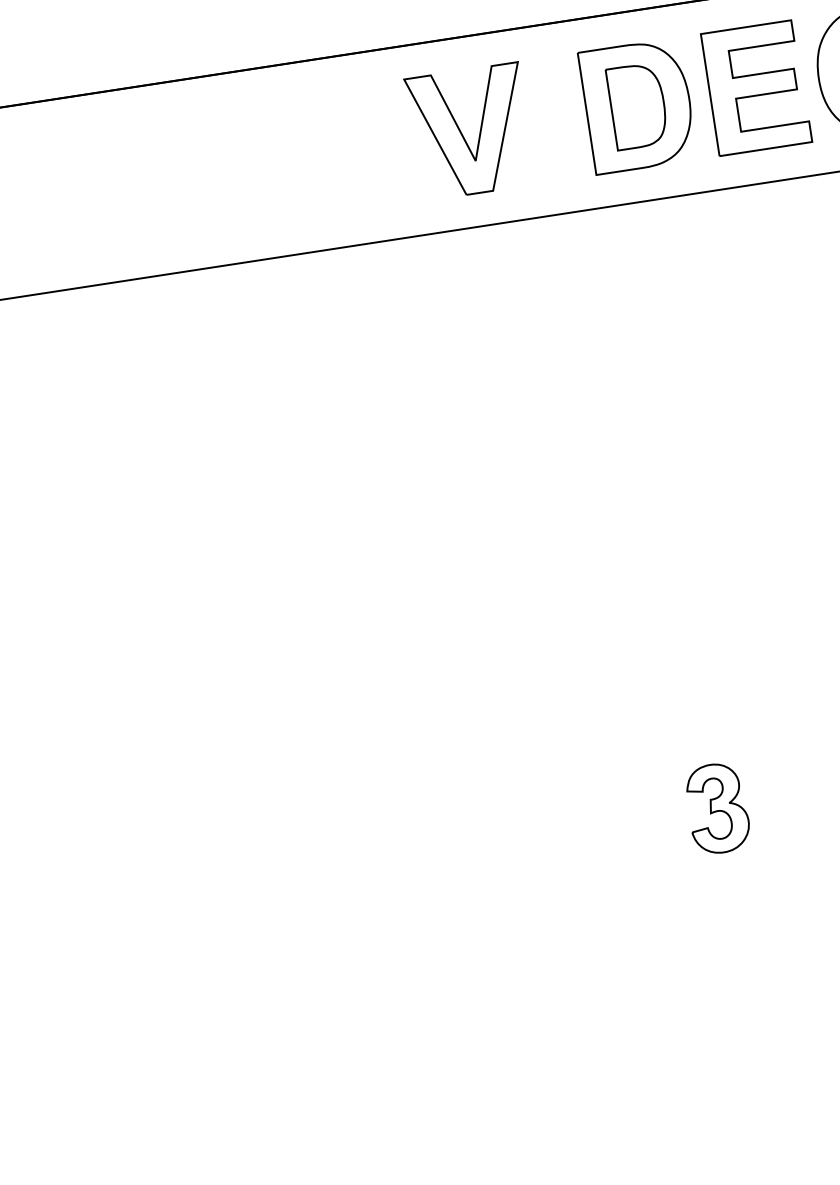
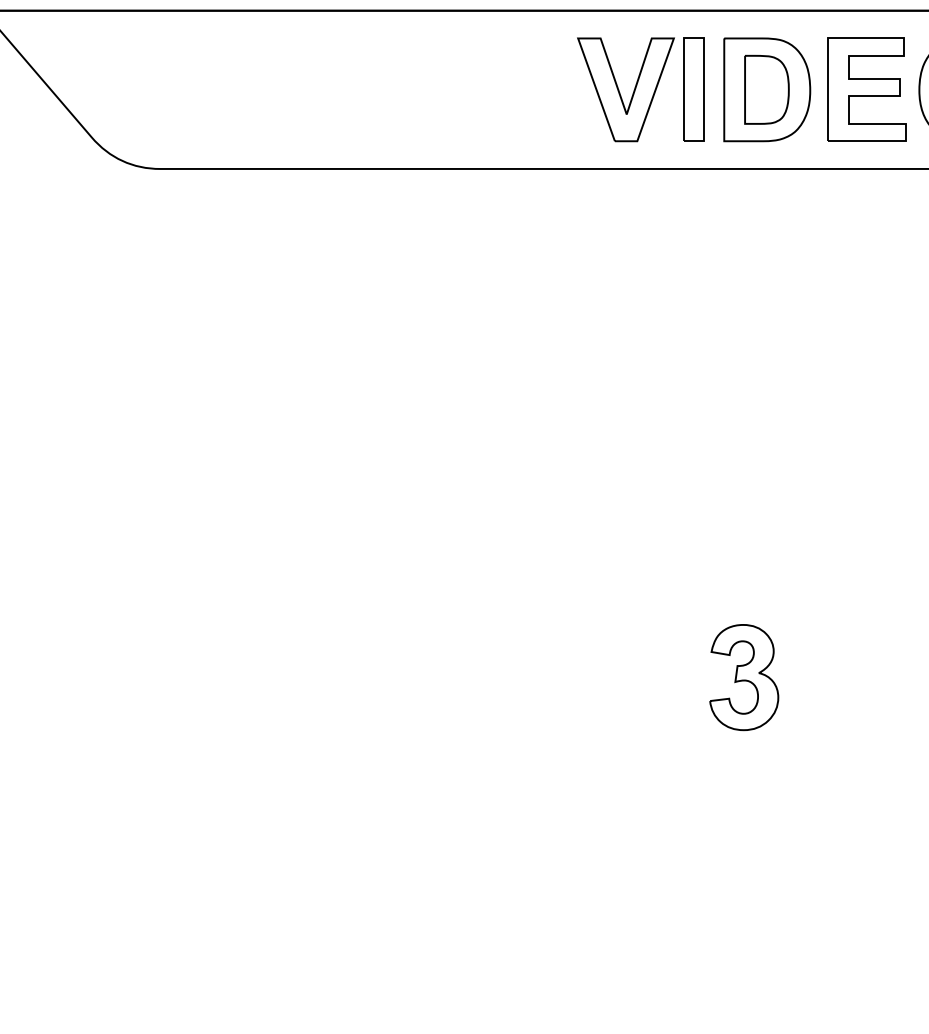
part: (550, 119) -> (693, 89), added
part: (717, 808) -> (744, 677), size x1.43

